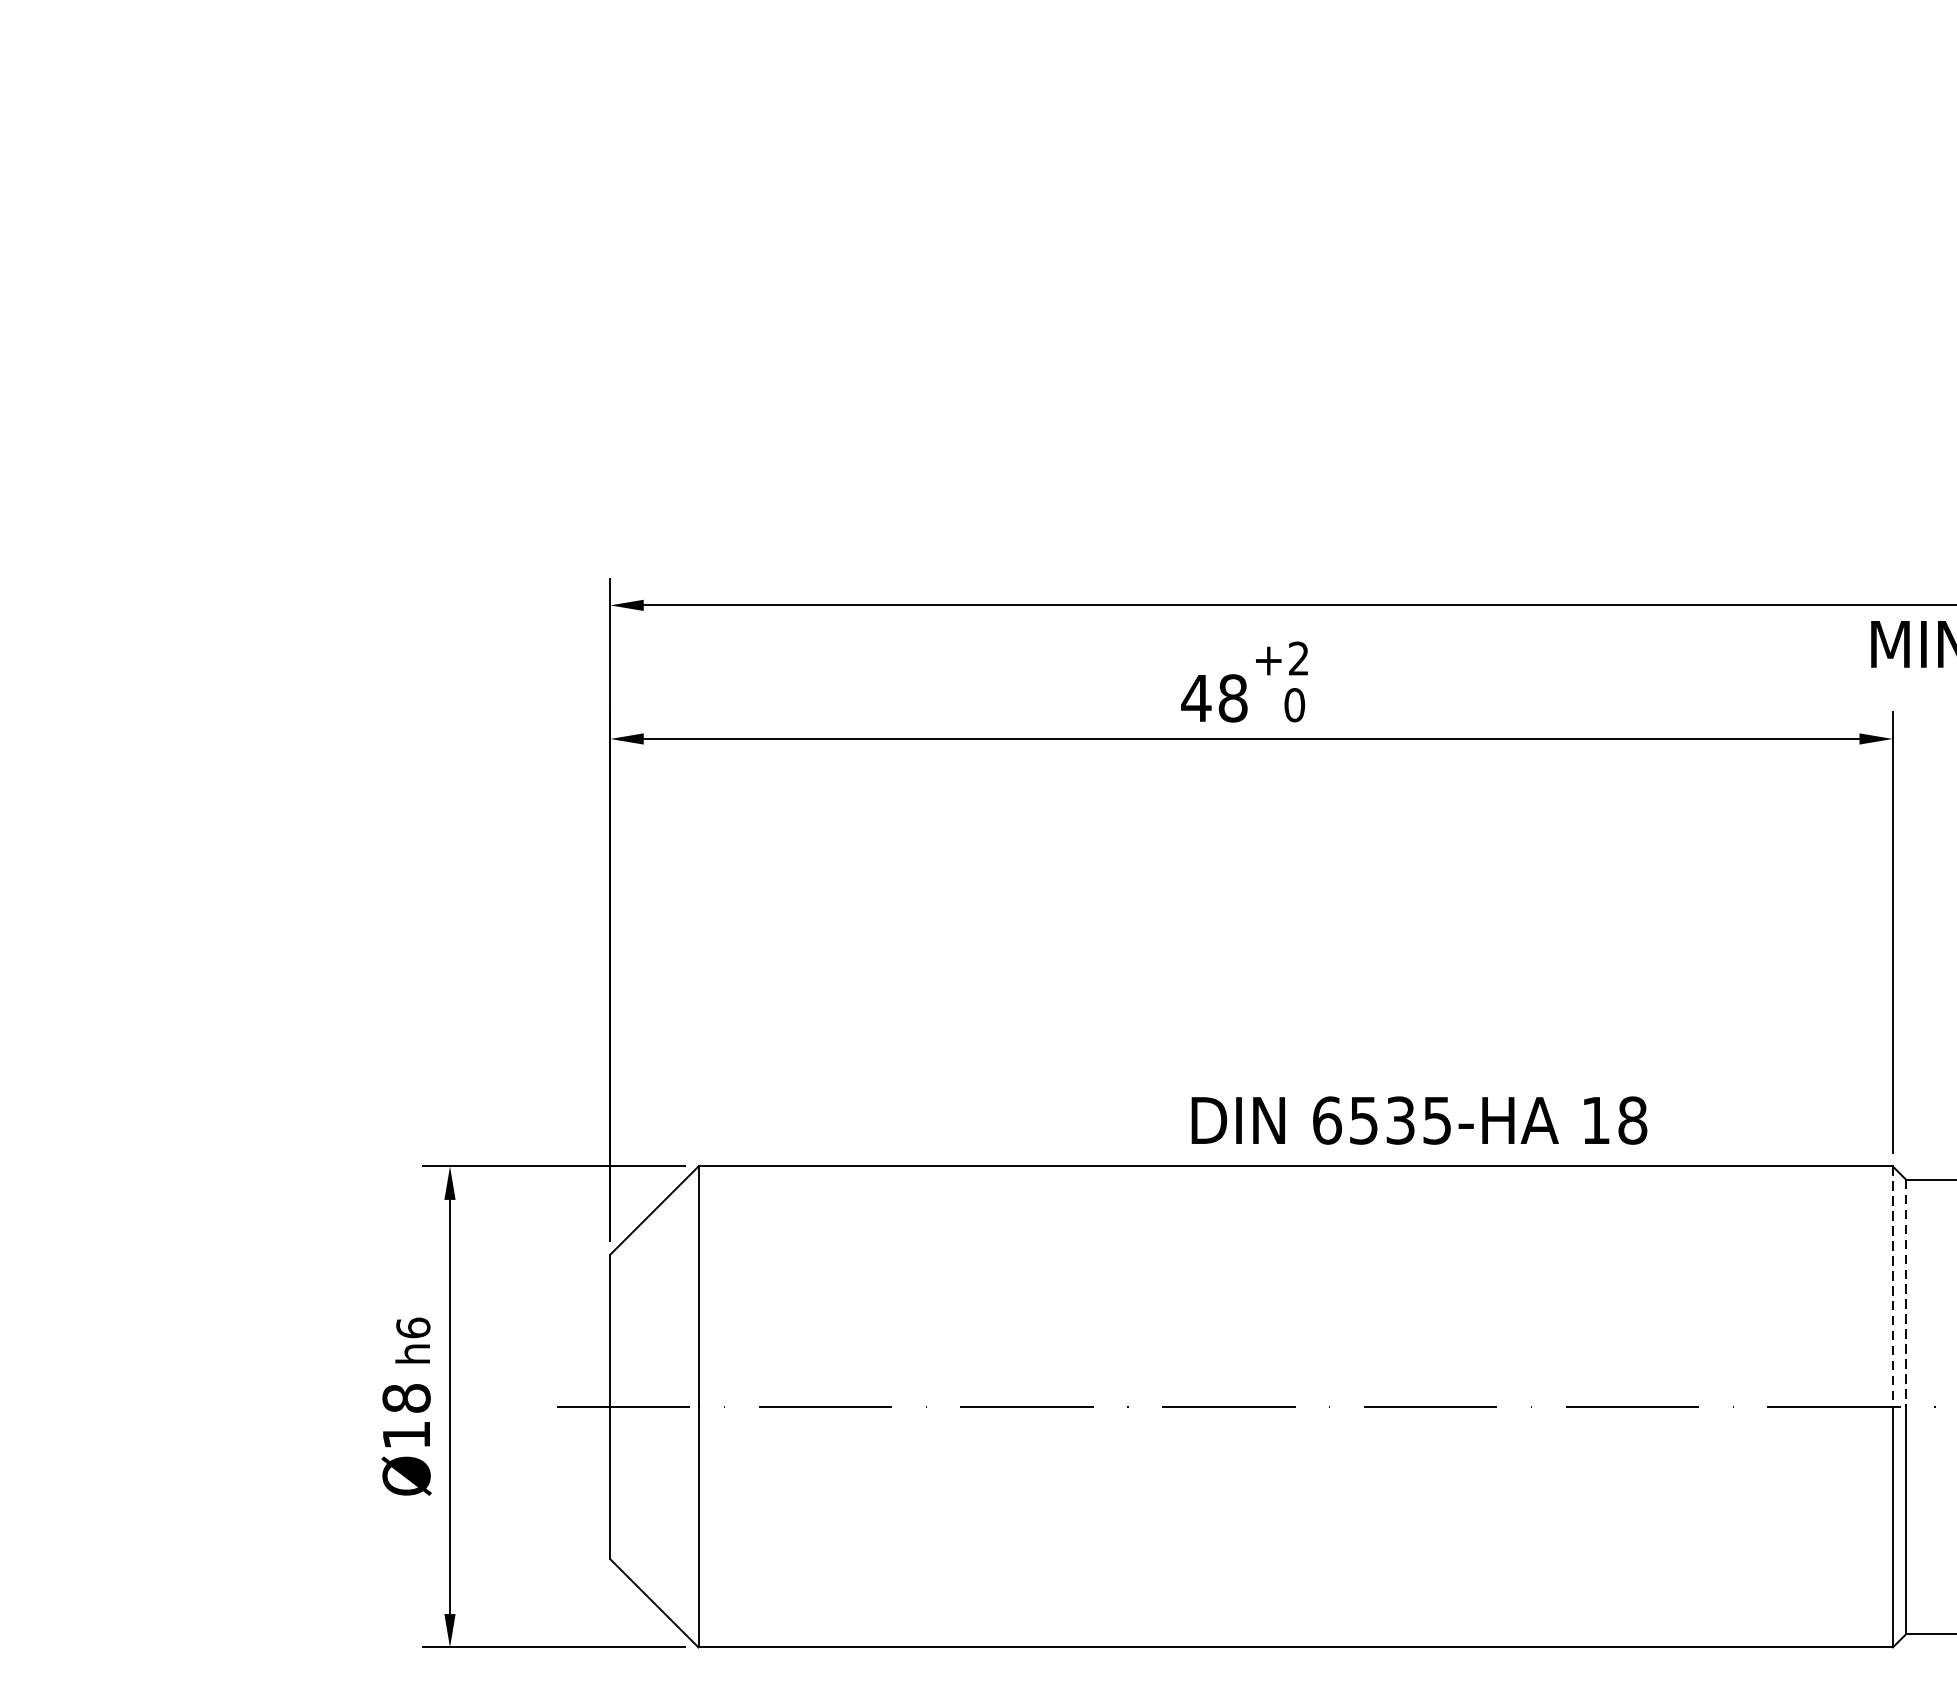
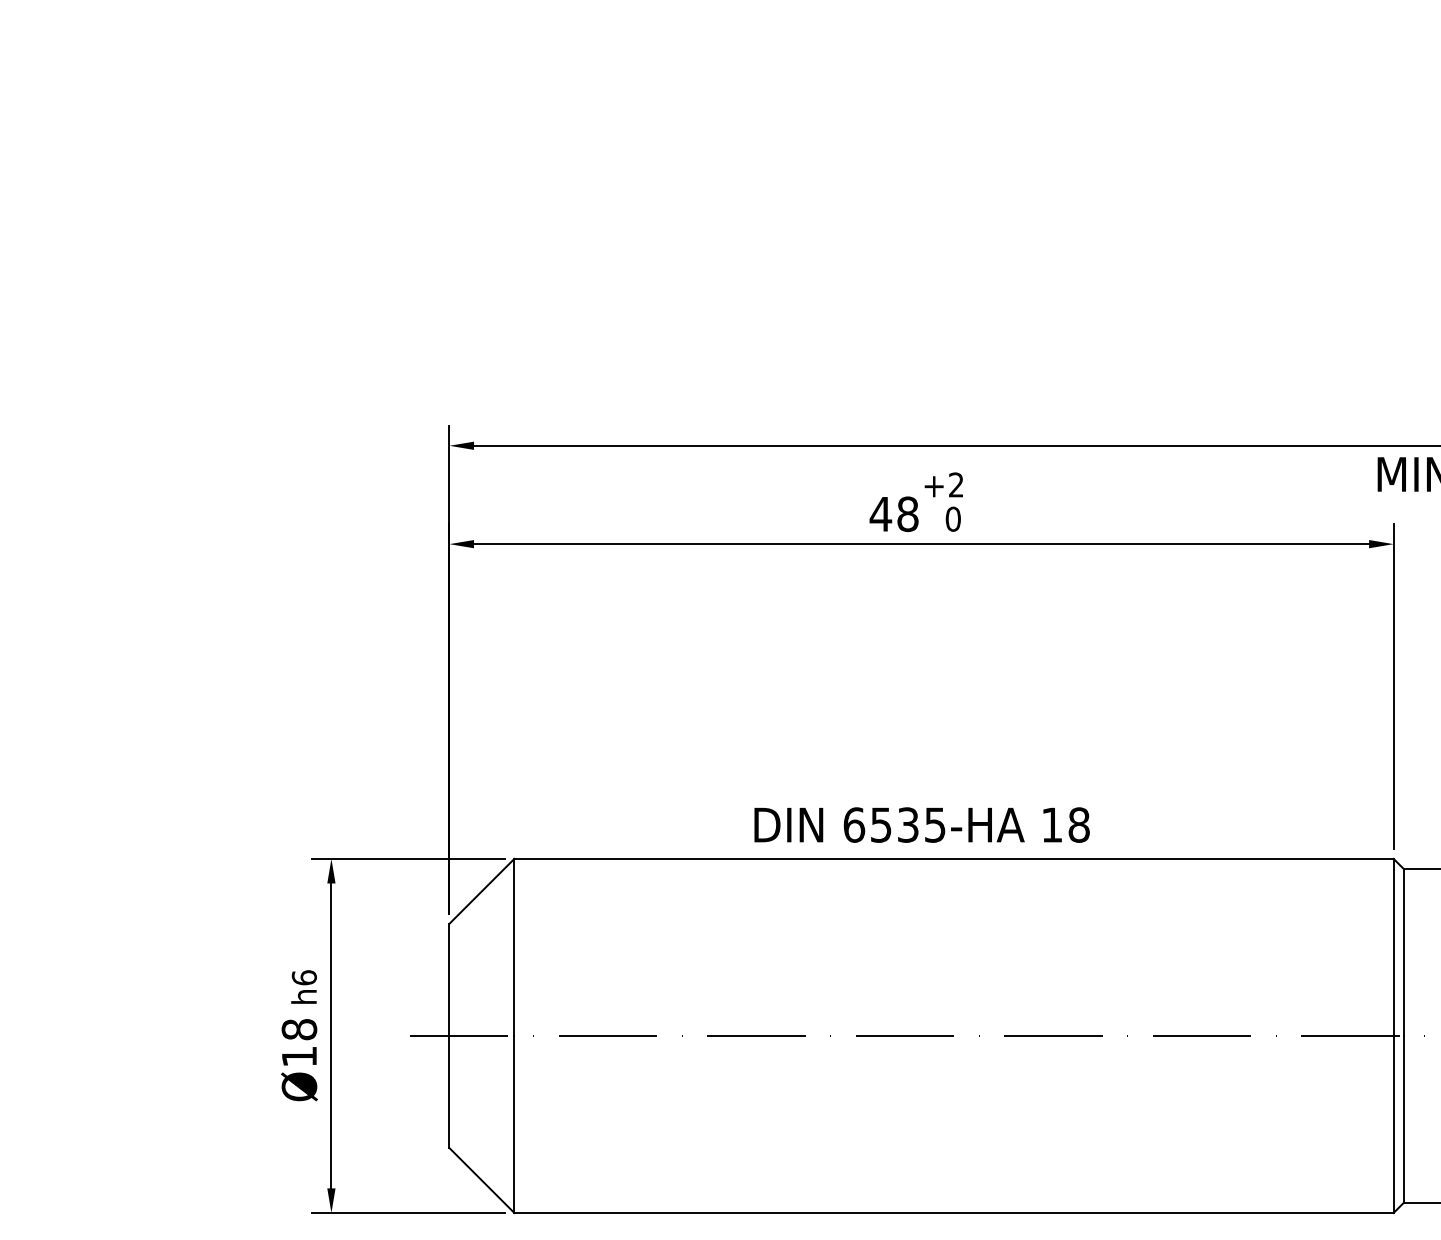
text: (1418, 1119) -> (921, 824), moved
line: (1892, 1286) -> (1393, 947), dashed -> solid
line: (1906, 1293) -> (1403, 952), dashed -> solid

